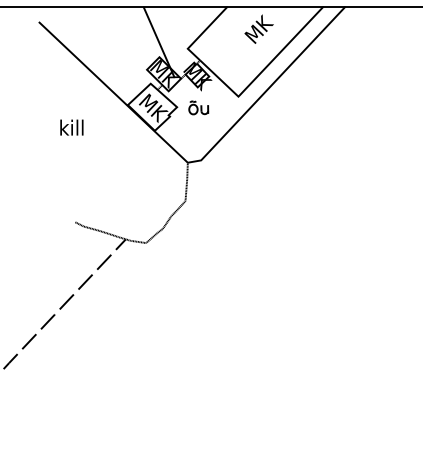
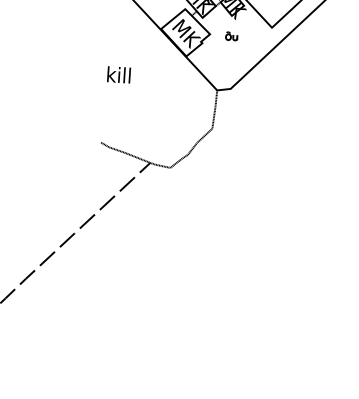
part: (198, 107) -> (231, 35), size x0.6
text: (71, 127) -> (118, 74), moved

